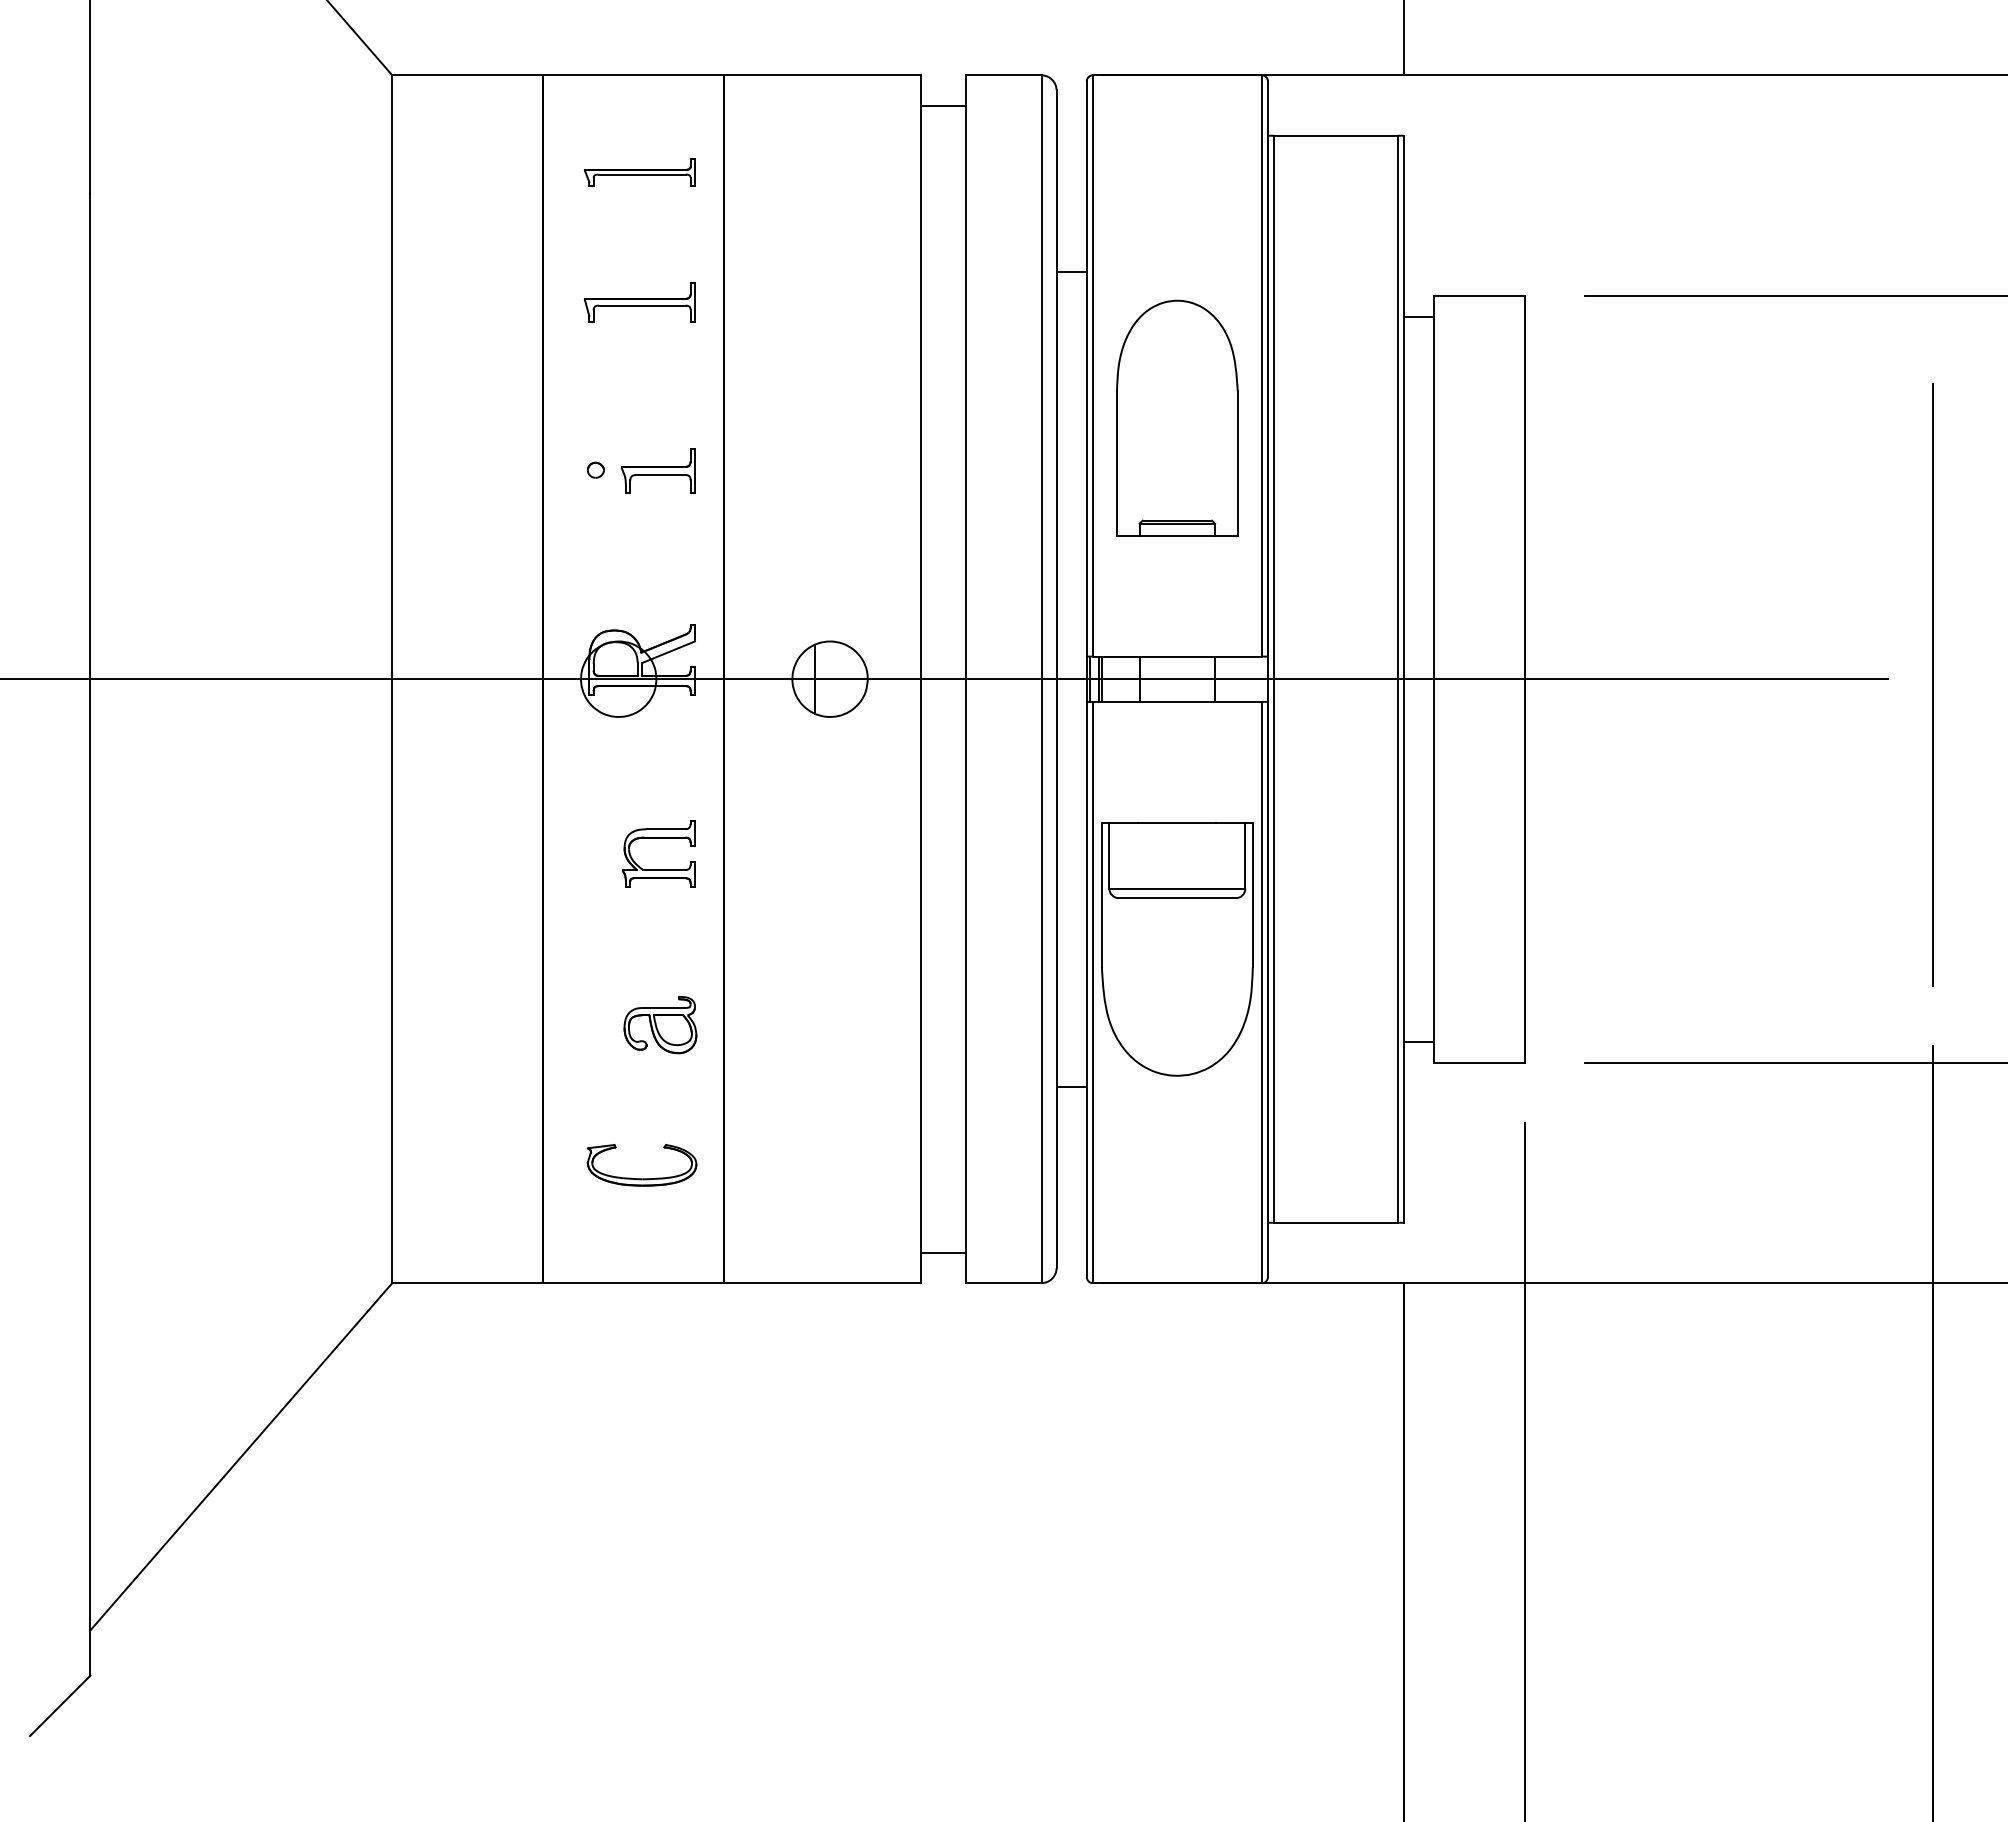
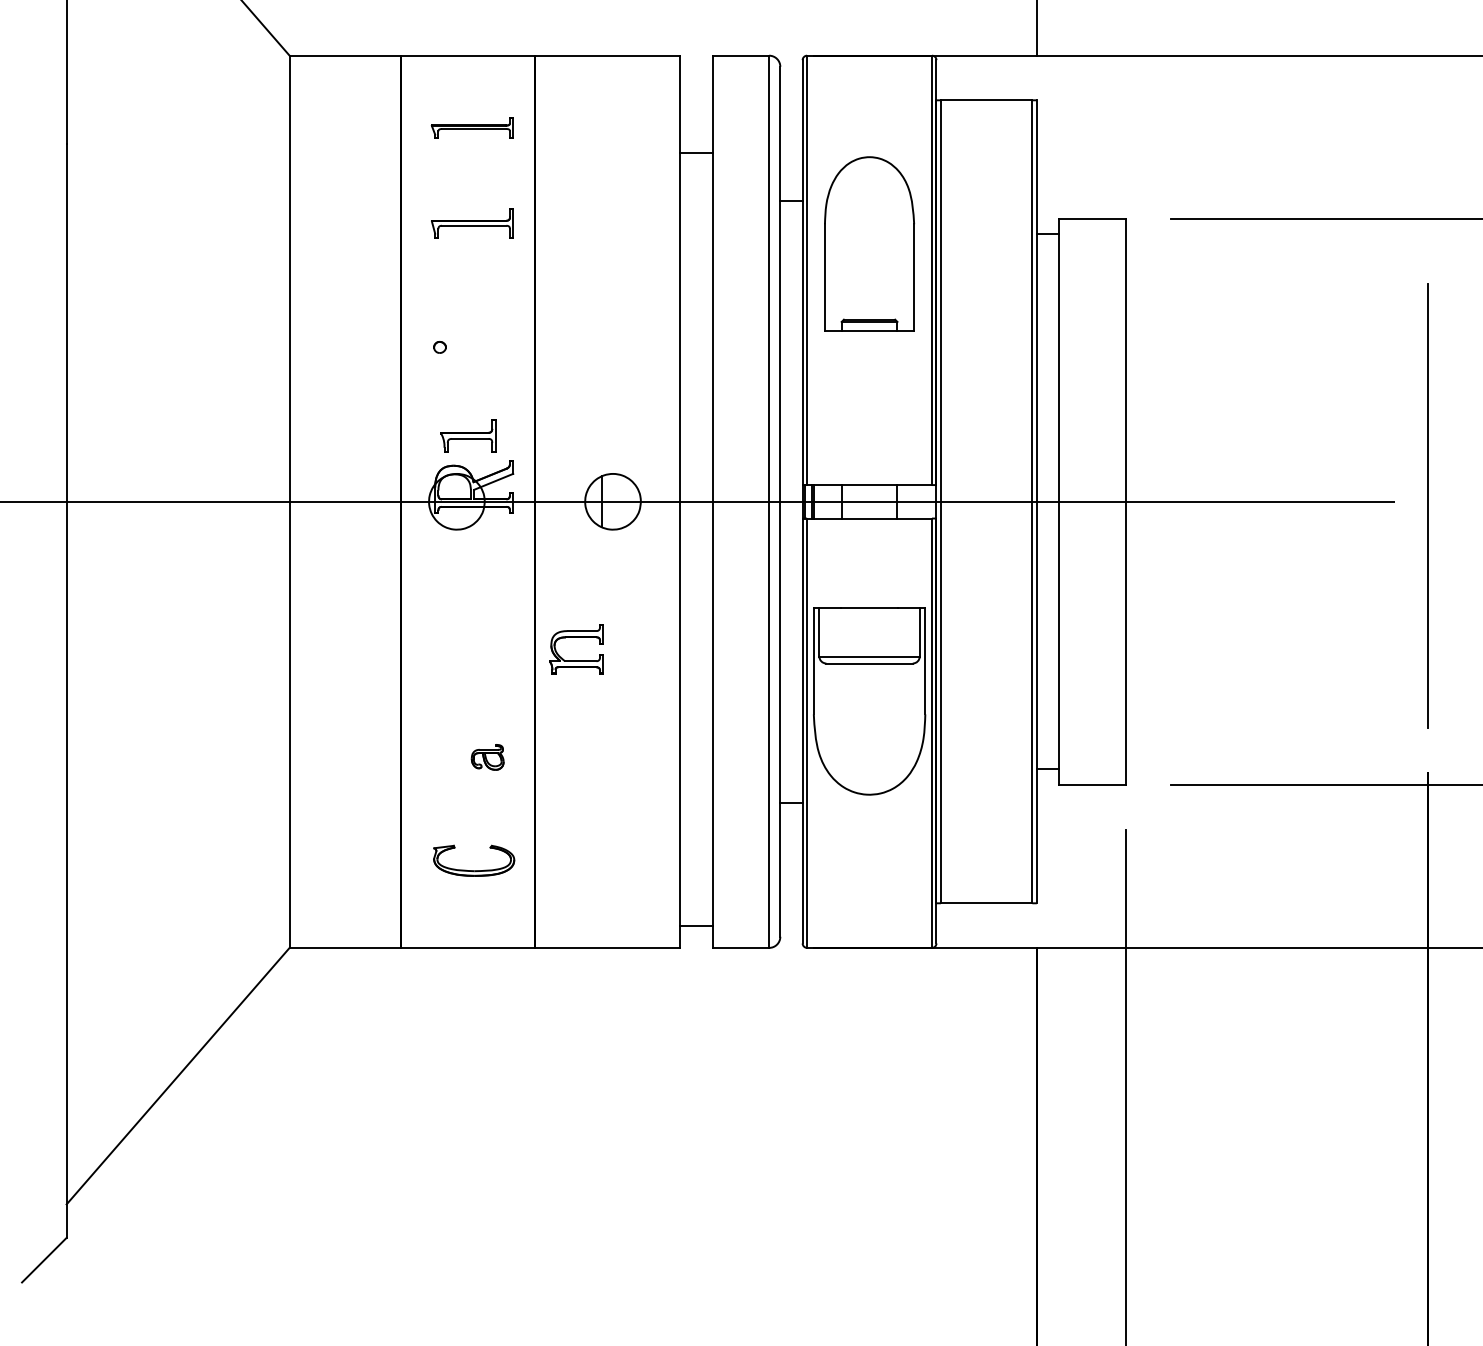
line: (943, 105) -> (696, 152), moved
part: (1177, 417) -> (869, 243), moved
part: (658, 470) -> (468, 435), moved
part: (658, 838) -> (576, 637), moved
part: (660, 1025) -> (487, 757), size x0.6

